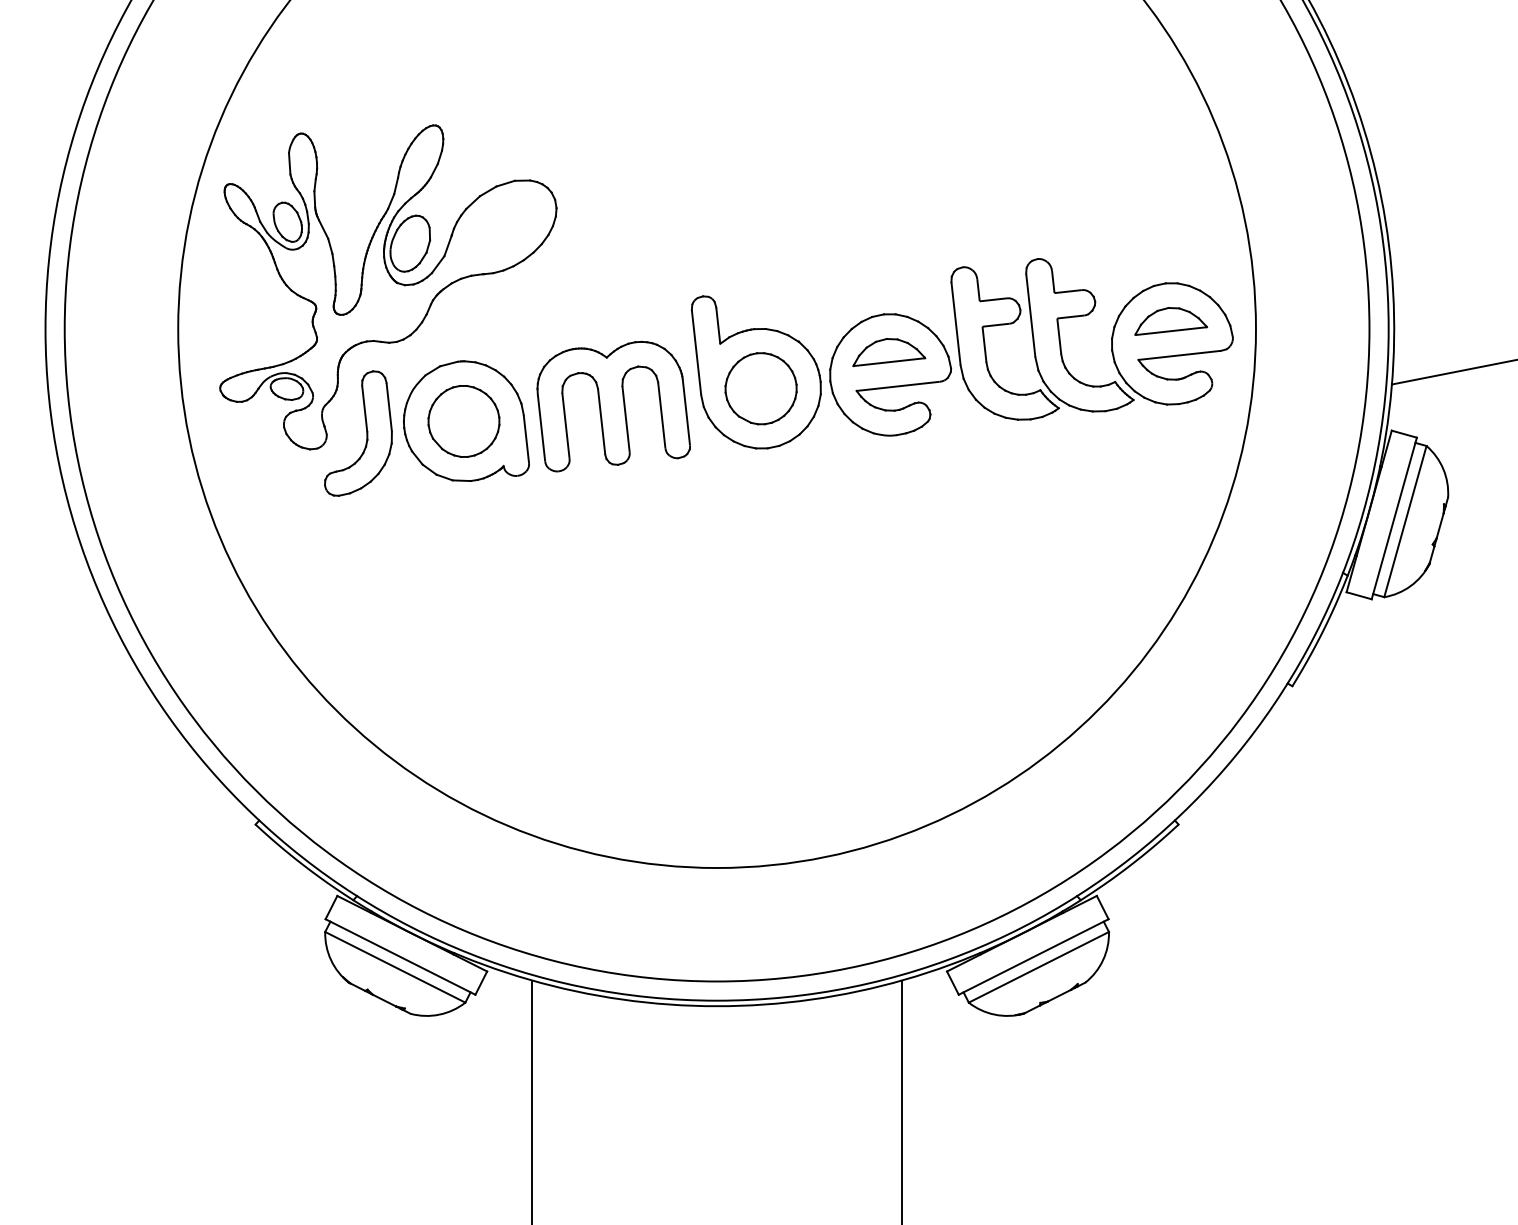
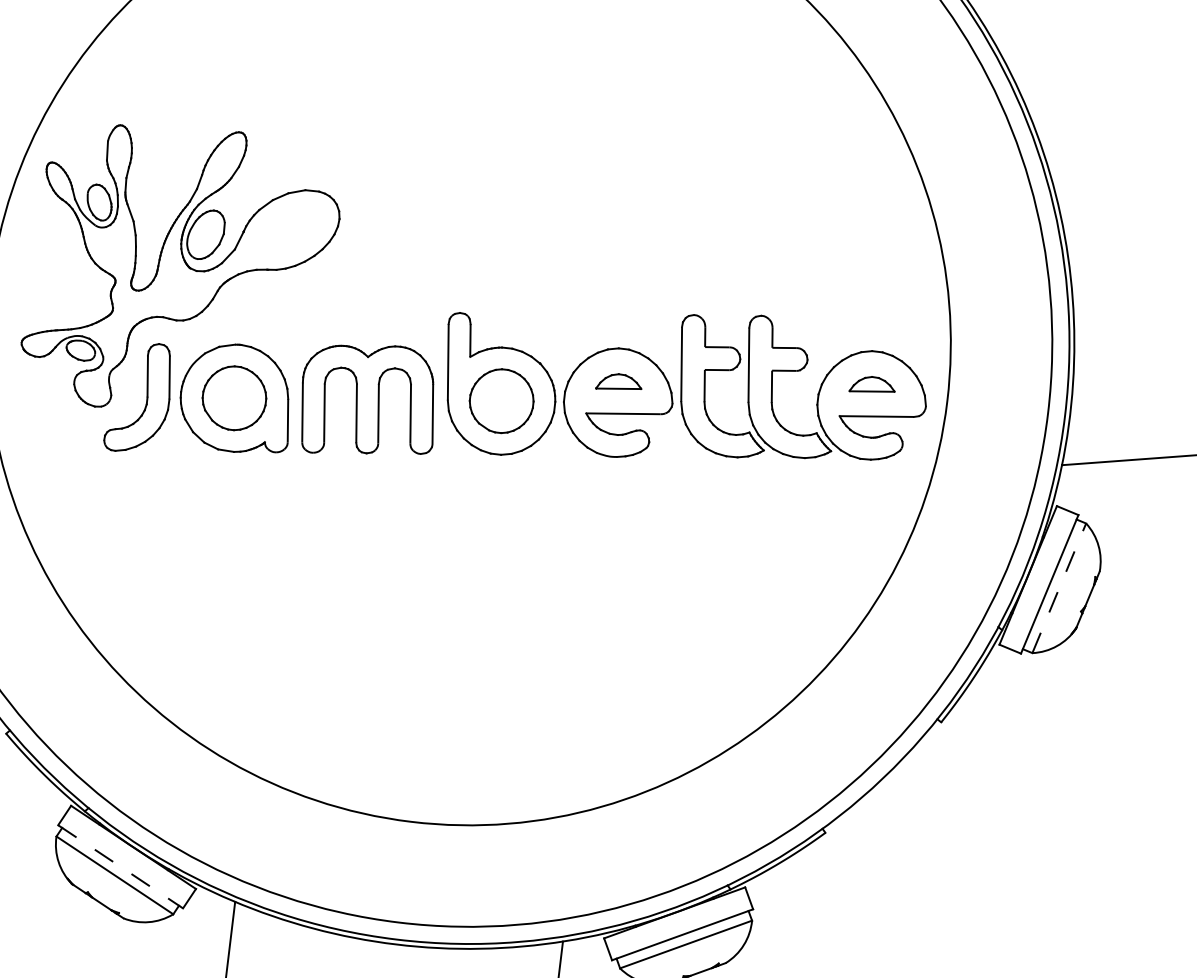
part: (1170, 321) -> (872, 385), size x0.7
part: (889, 352) -> (619, 382), size x0.7
line: (1405, 521) -> (1059, 588), solid -> dashed
line: (400, 957) -> (120, 867), solid -> dashed

